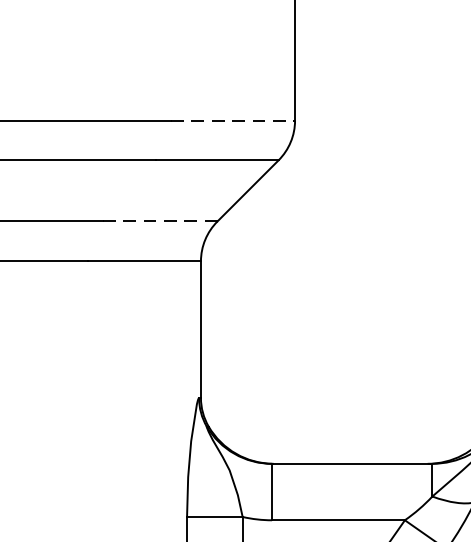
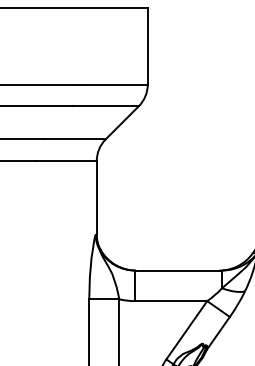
line: (233, 120) -> (114, 84), dashed -> solid
line: (161, 221) -> (75, 139), dashed -> solid

